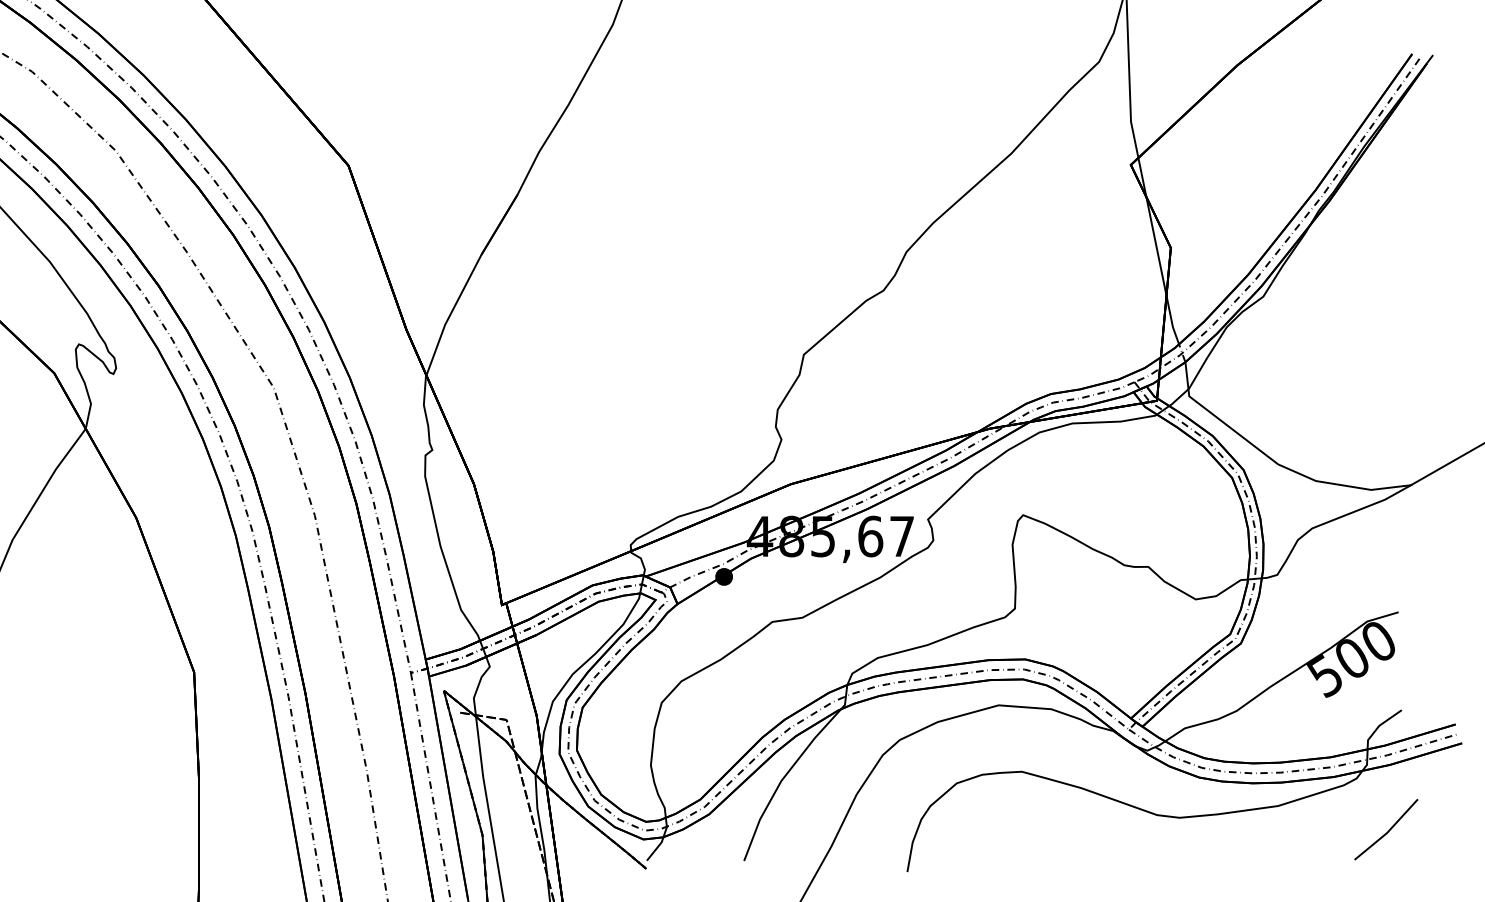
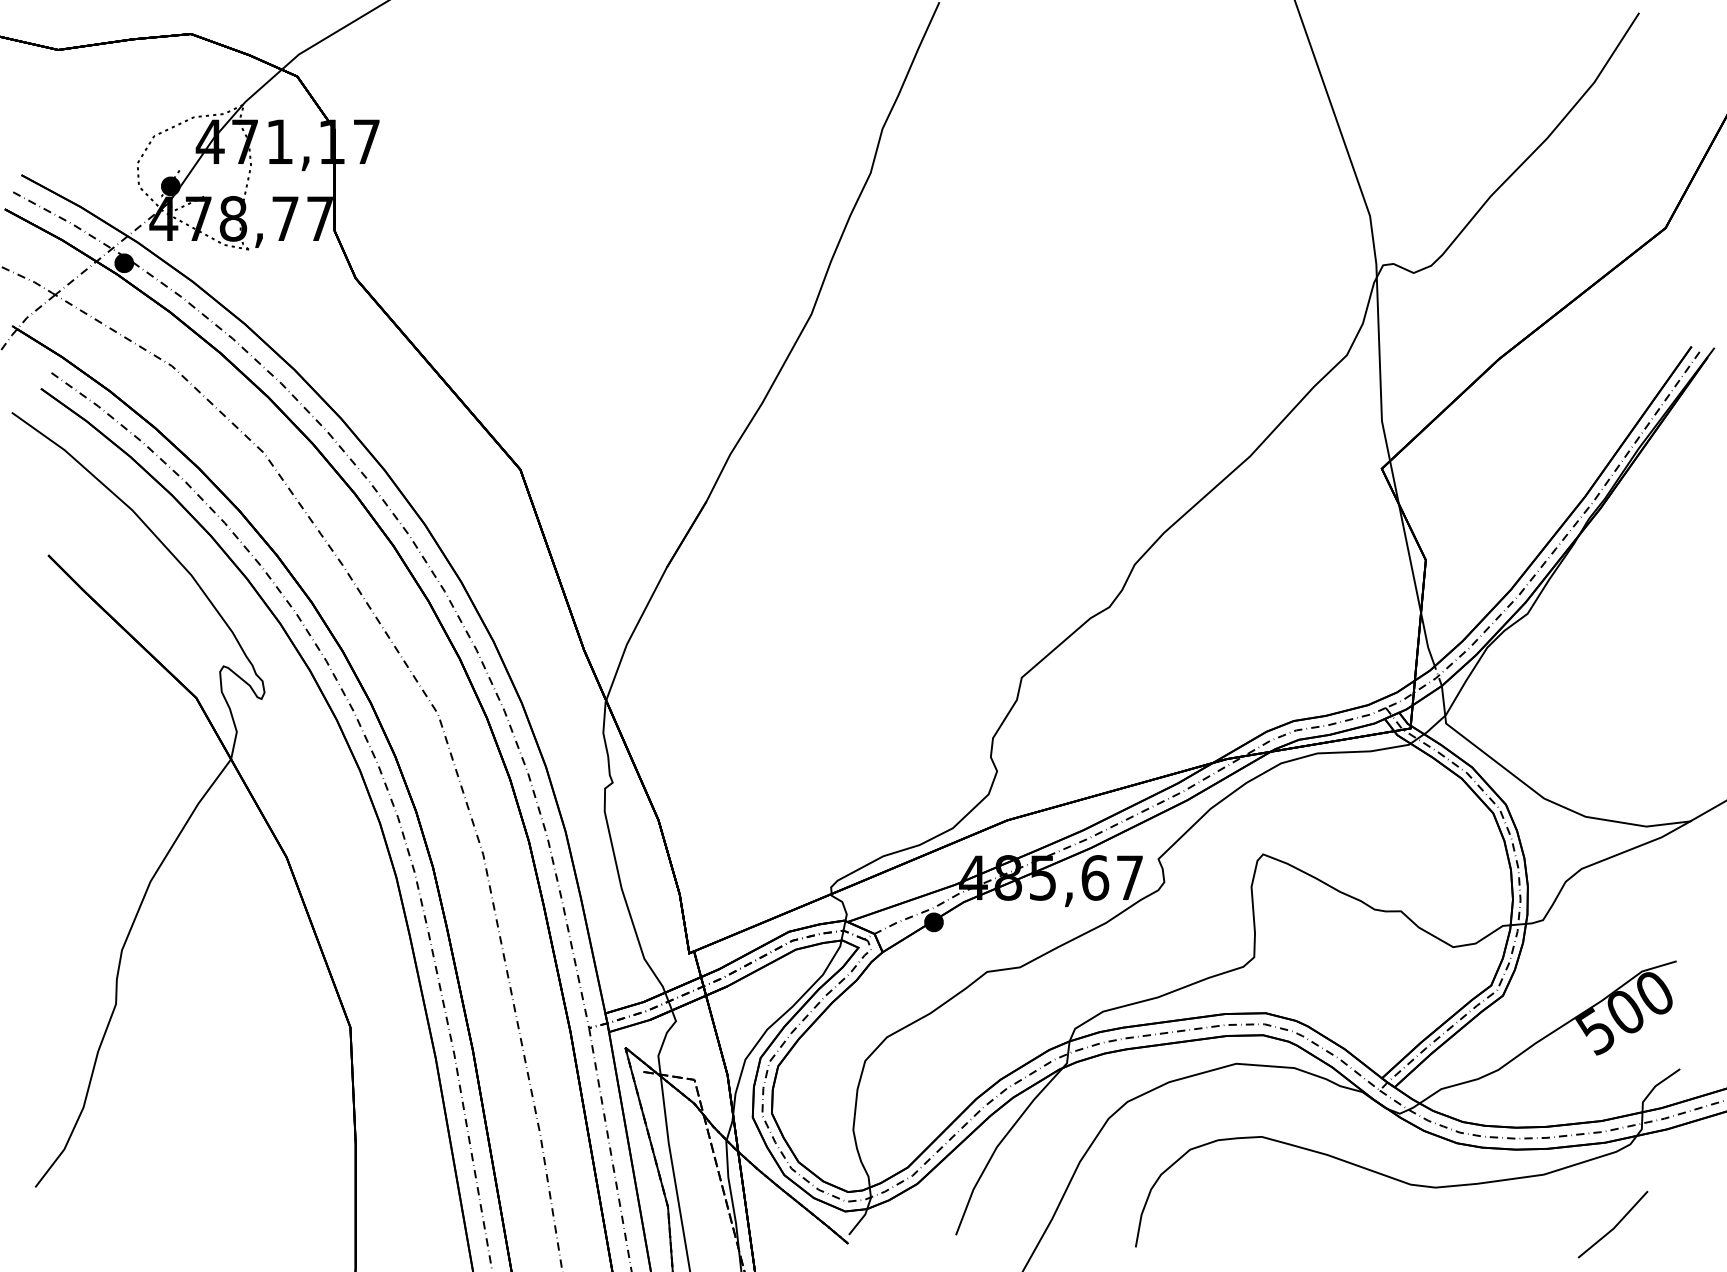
line: (1387, 831) -> (1614, 1226), moved

